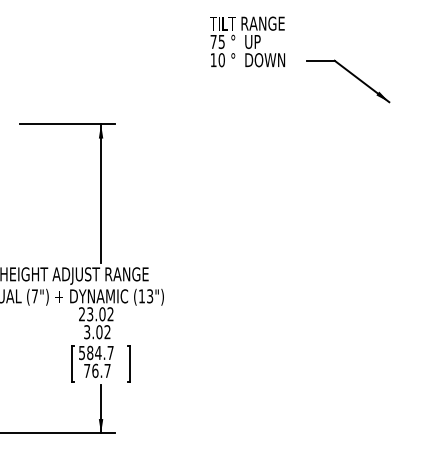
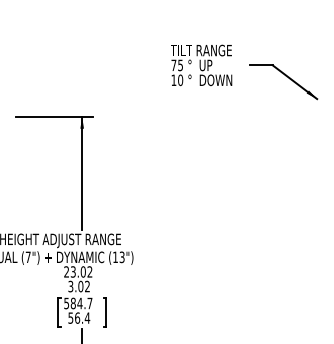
text: (247, 41) -> (201, 65), moved
text: (97, 371) -> (79, 318), 76.7 -> 56.4

